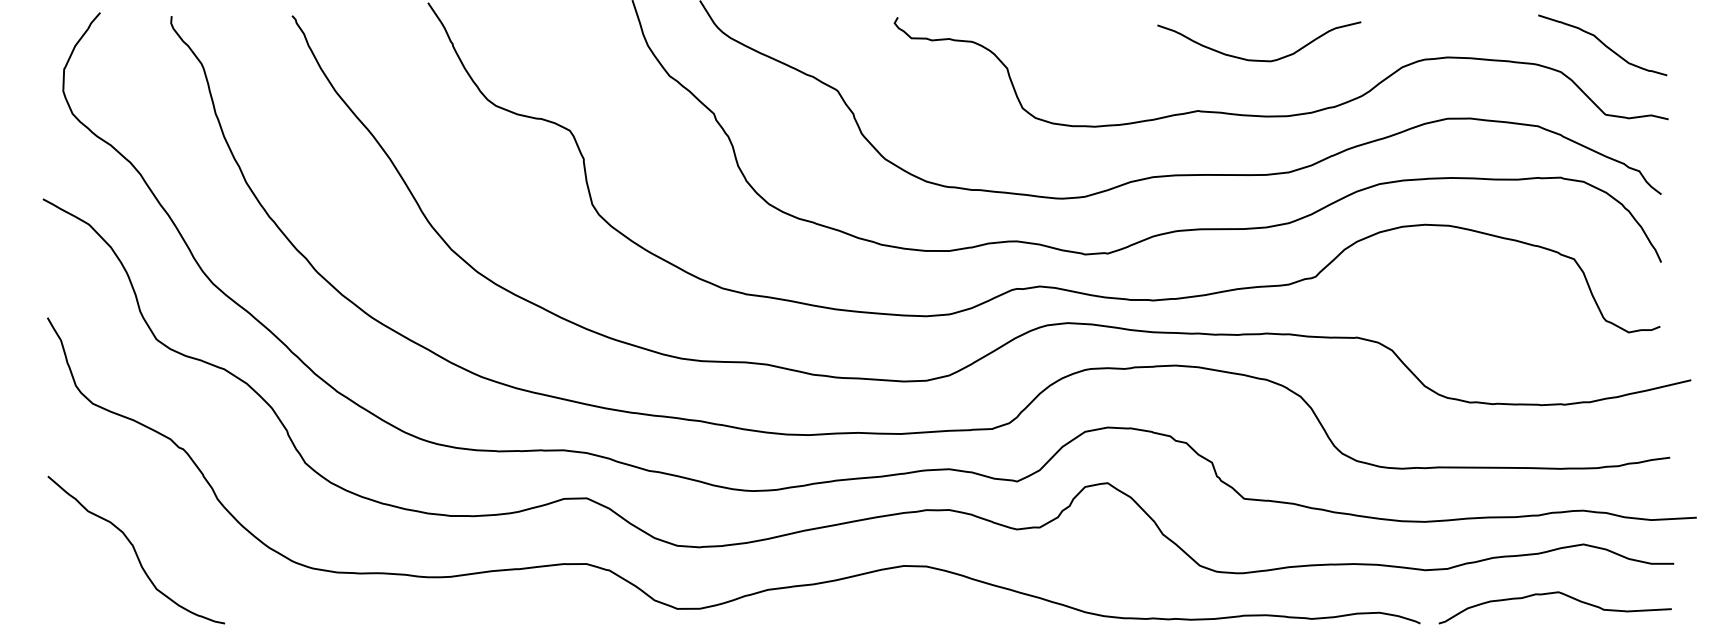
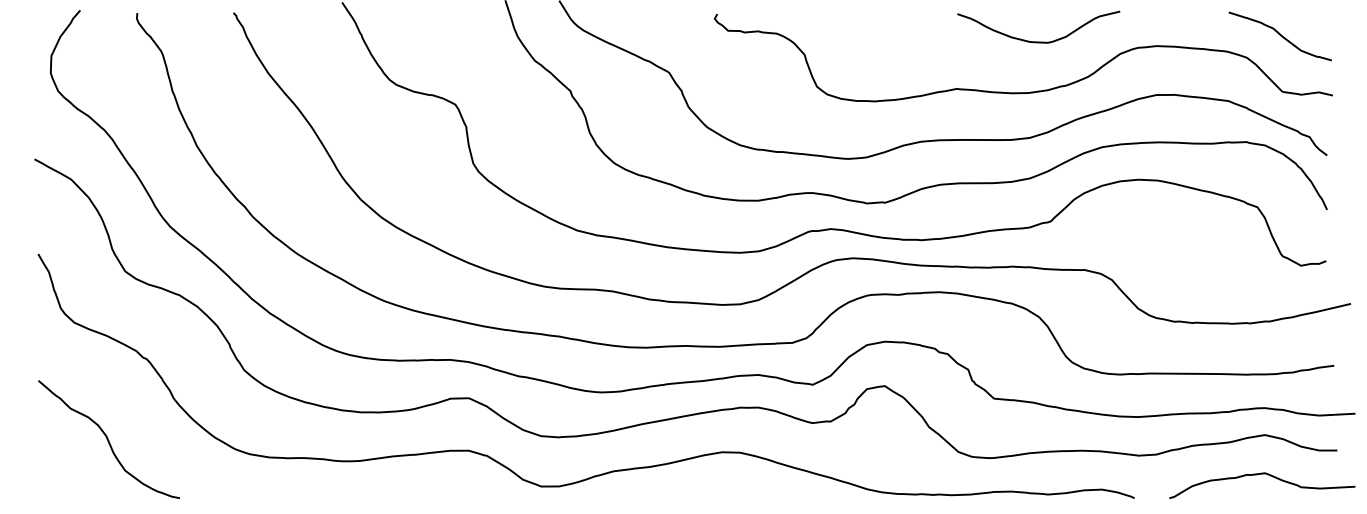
curve: (1258, 59) -> (1038, 41), moved
curve: (1550, 594) -> (1258, 475), moved

